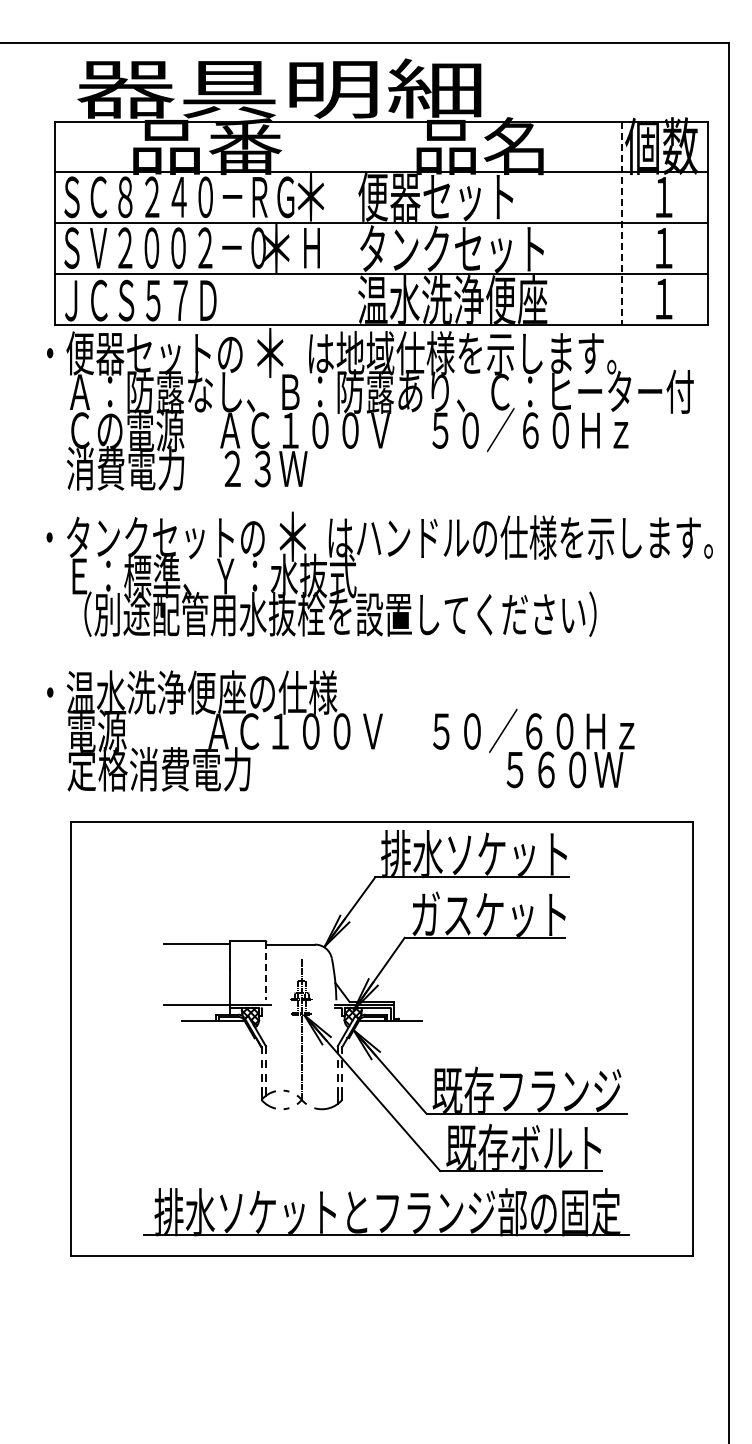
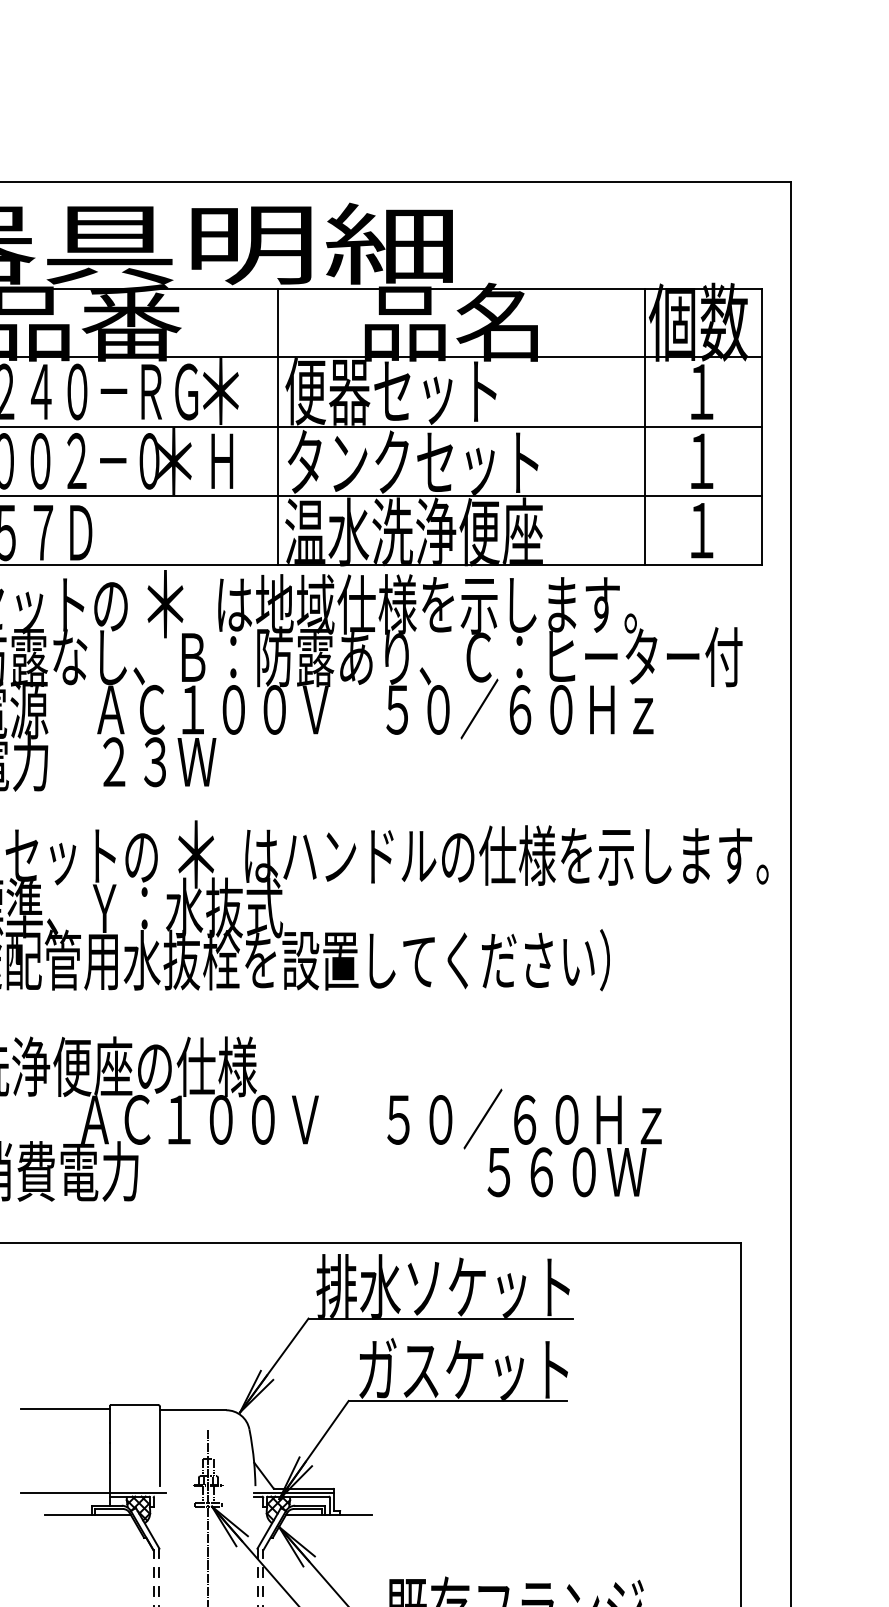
line: (353, 223) -> (278, 427), added
line: (621, 223) -> (644, 427), dashed -> solid
line: (266, 971) -> (160, 1446), dashed -> solid

